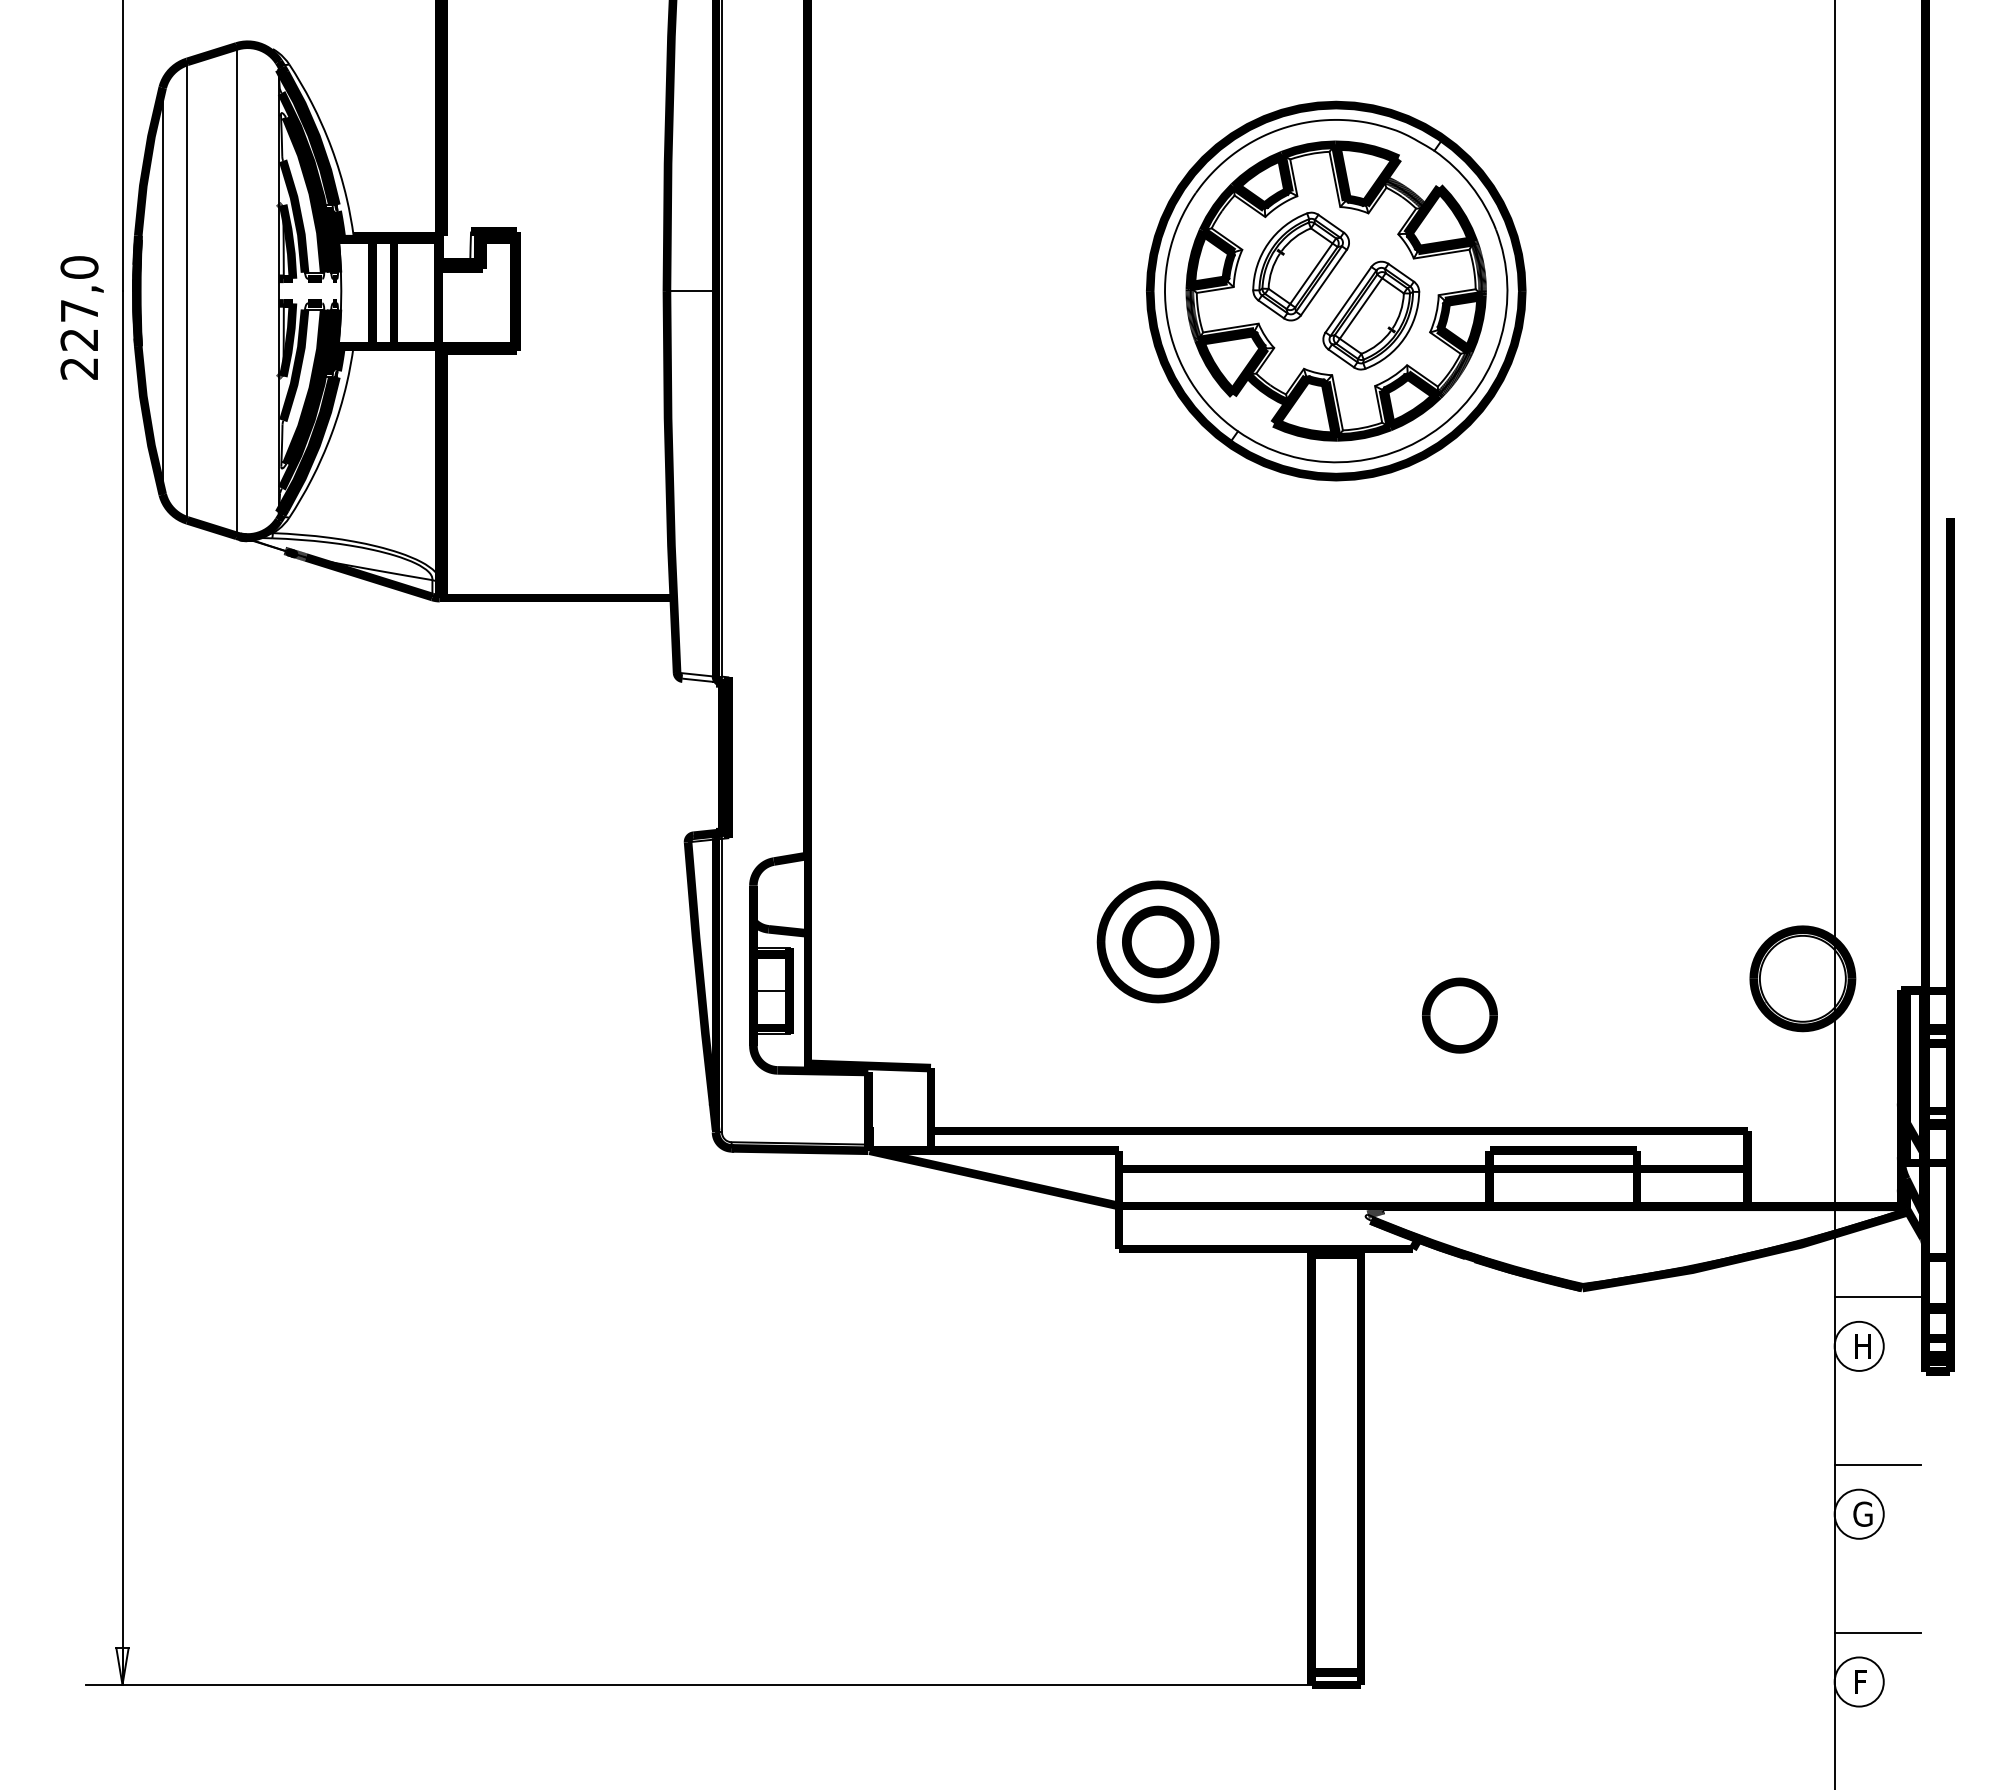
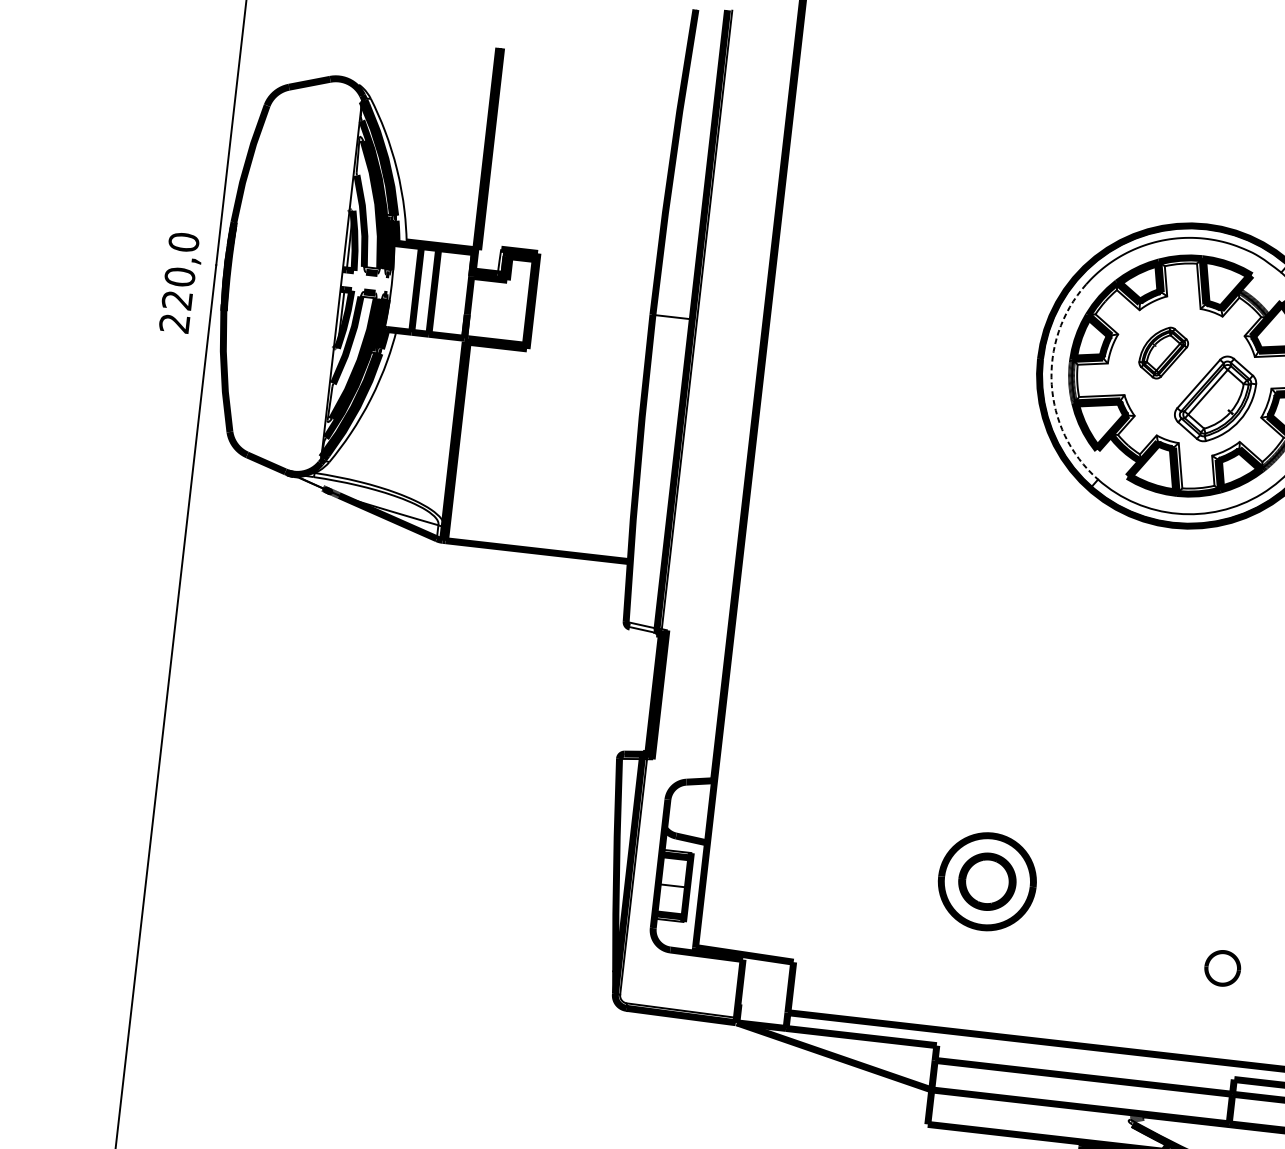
part: (1300, 266) -> (1163, 353), size x0.6
line: (162, 290) -> (248, 268), removed
line: (187, 290) -> (268, 270), removed
line: (236, 290) -> (307, 275), removed
text: (79, 310) -> (180, 276), 227,0 -> 220,0
arc: (1167, 320) -> (1051, 384), solid -> dashed
part: (1459, 1015) -> (1222, 968), size x0.6

